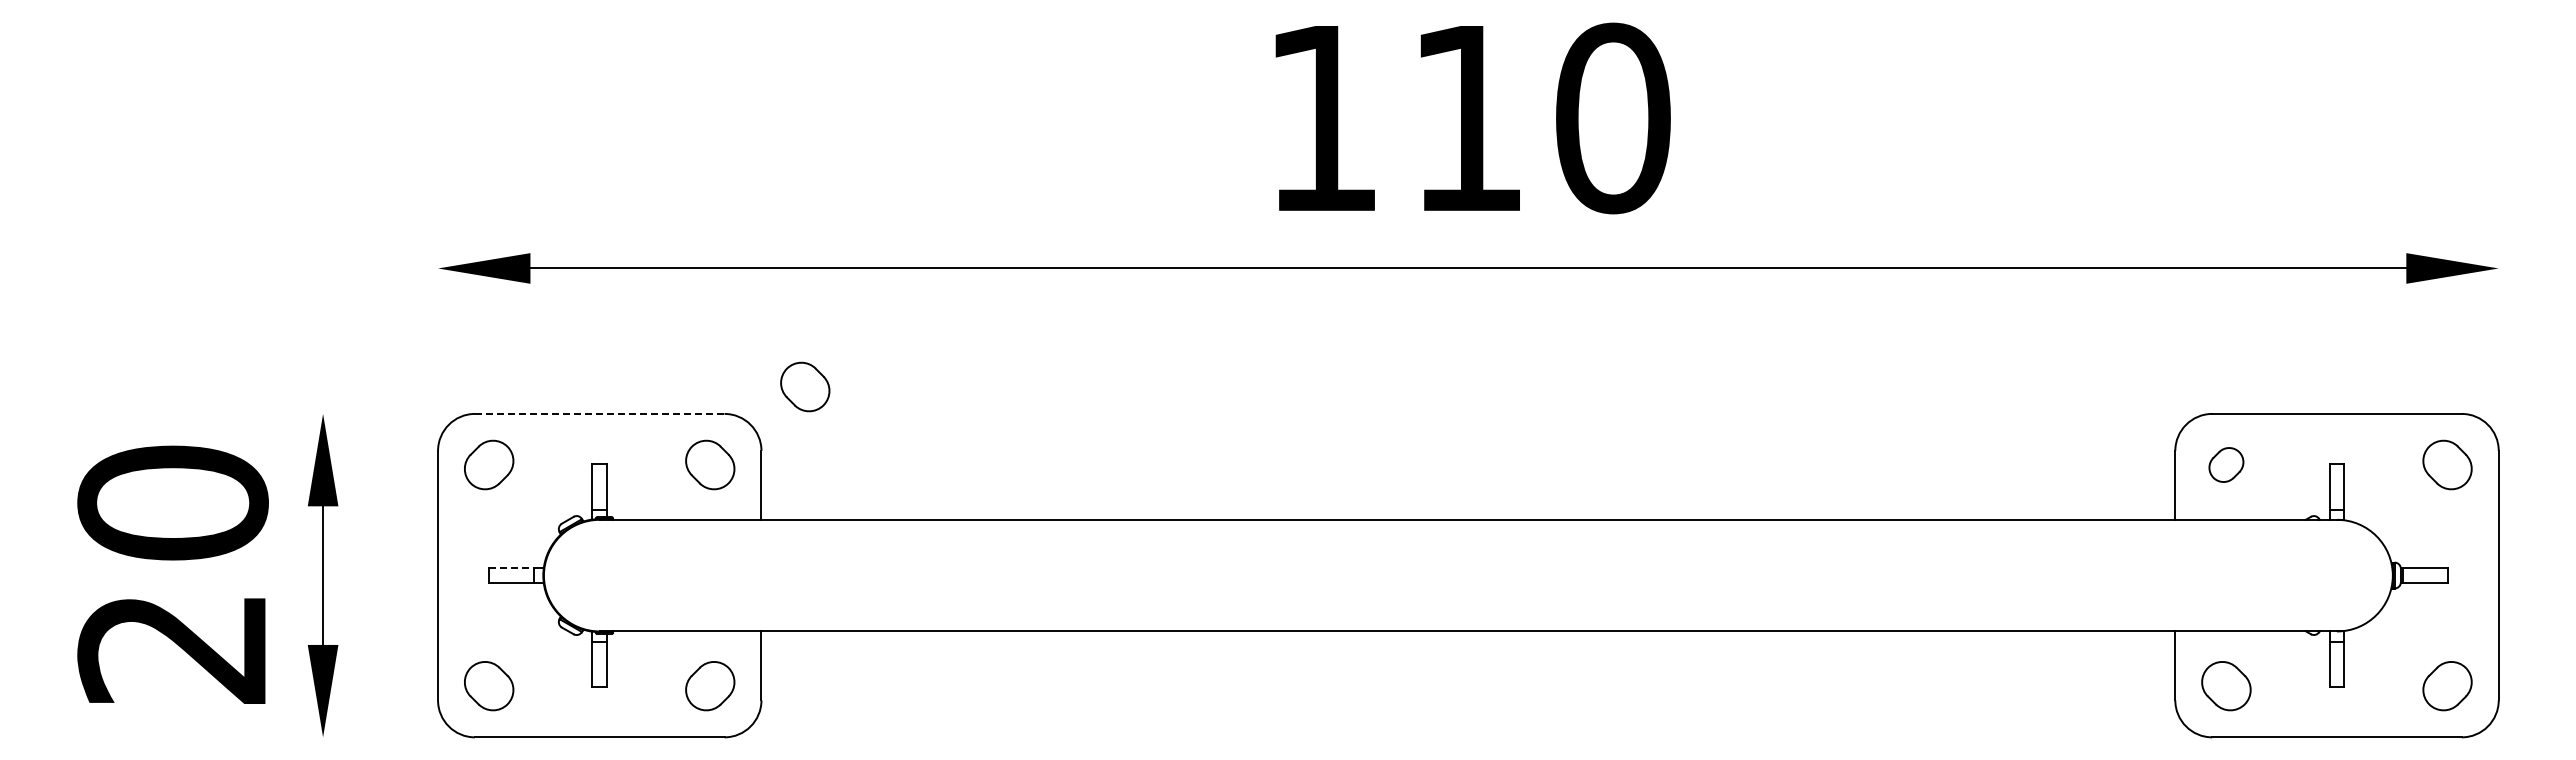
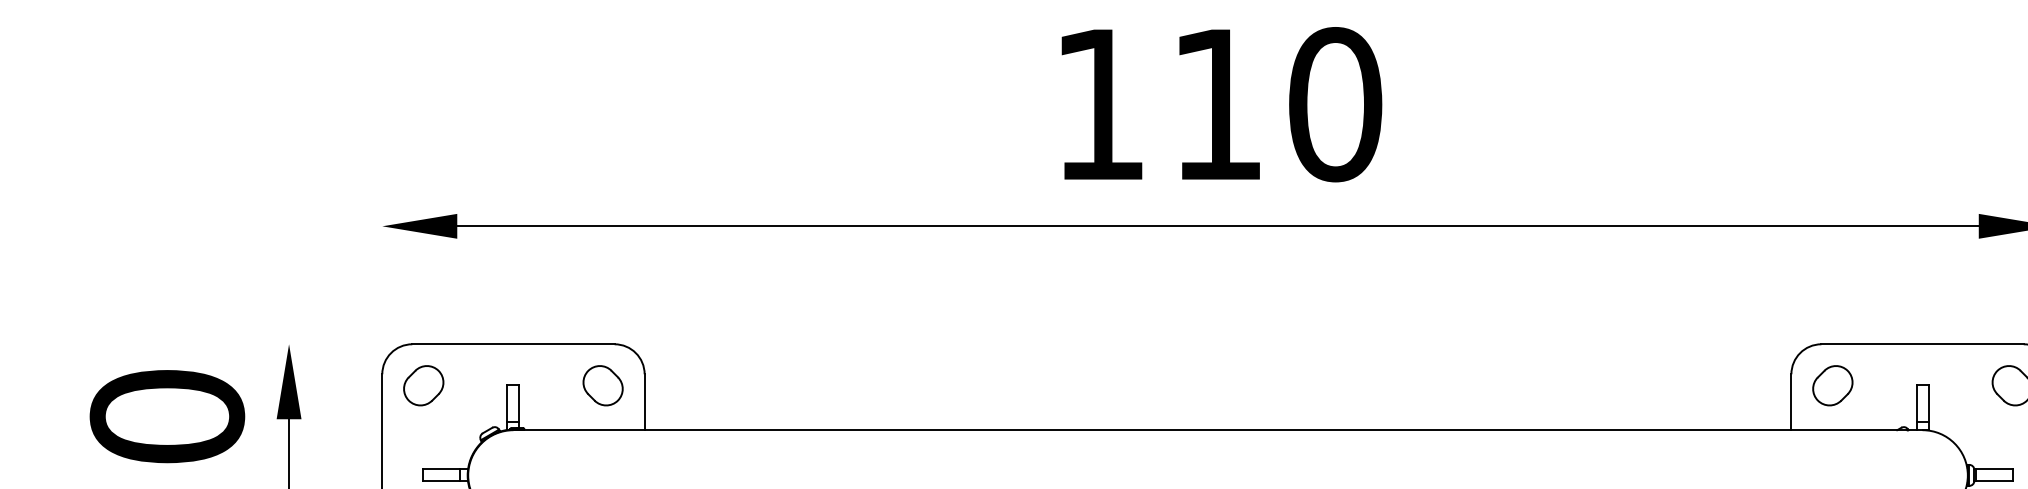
part: (805, 386) -> (680, 322), removed
line: (599, 413) -> (513, 343), dashed -> solid
part: (2226, 464) -> (1832, 385), size x1.43
line: (511, 568) -> (441, 469), dashed -> solid

